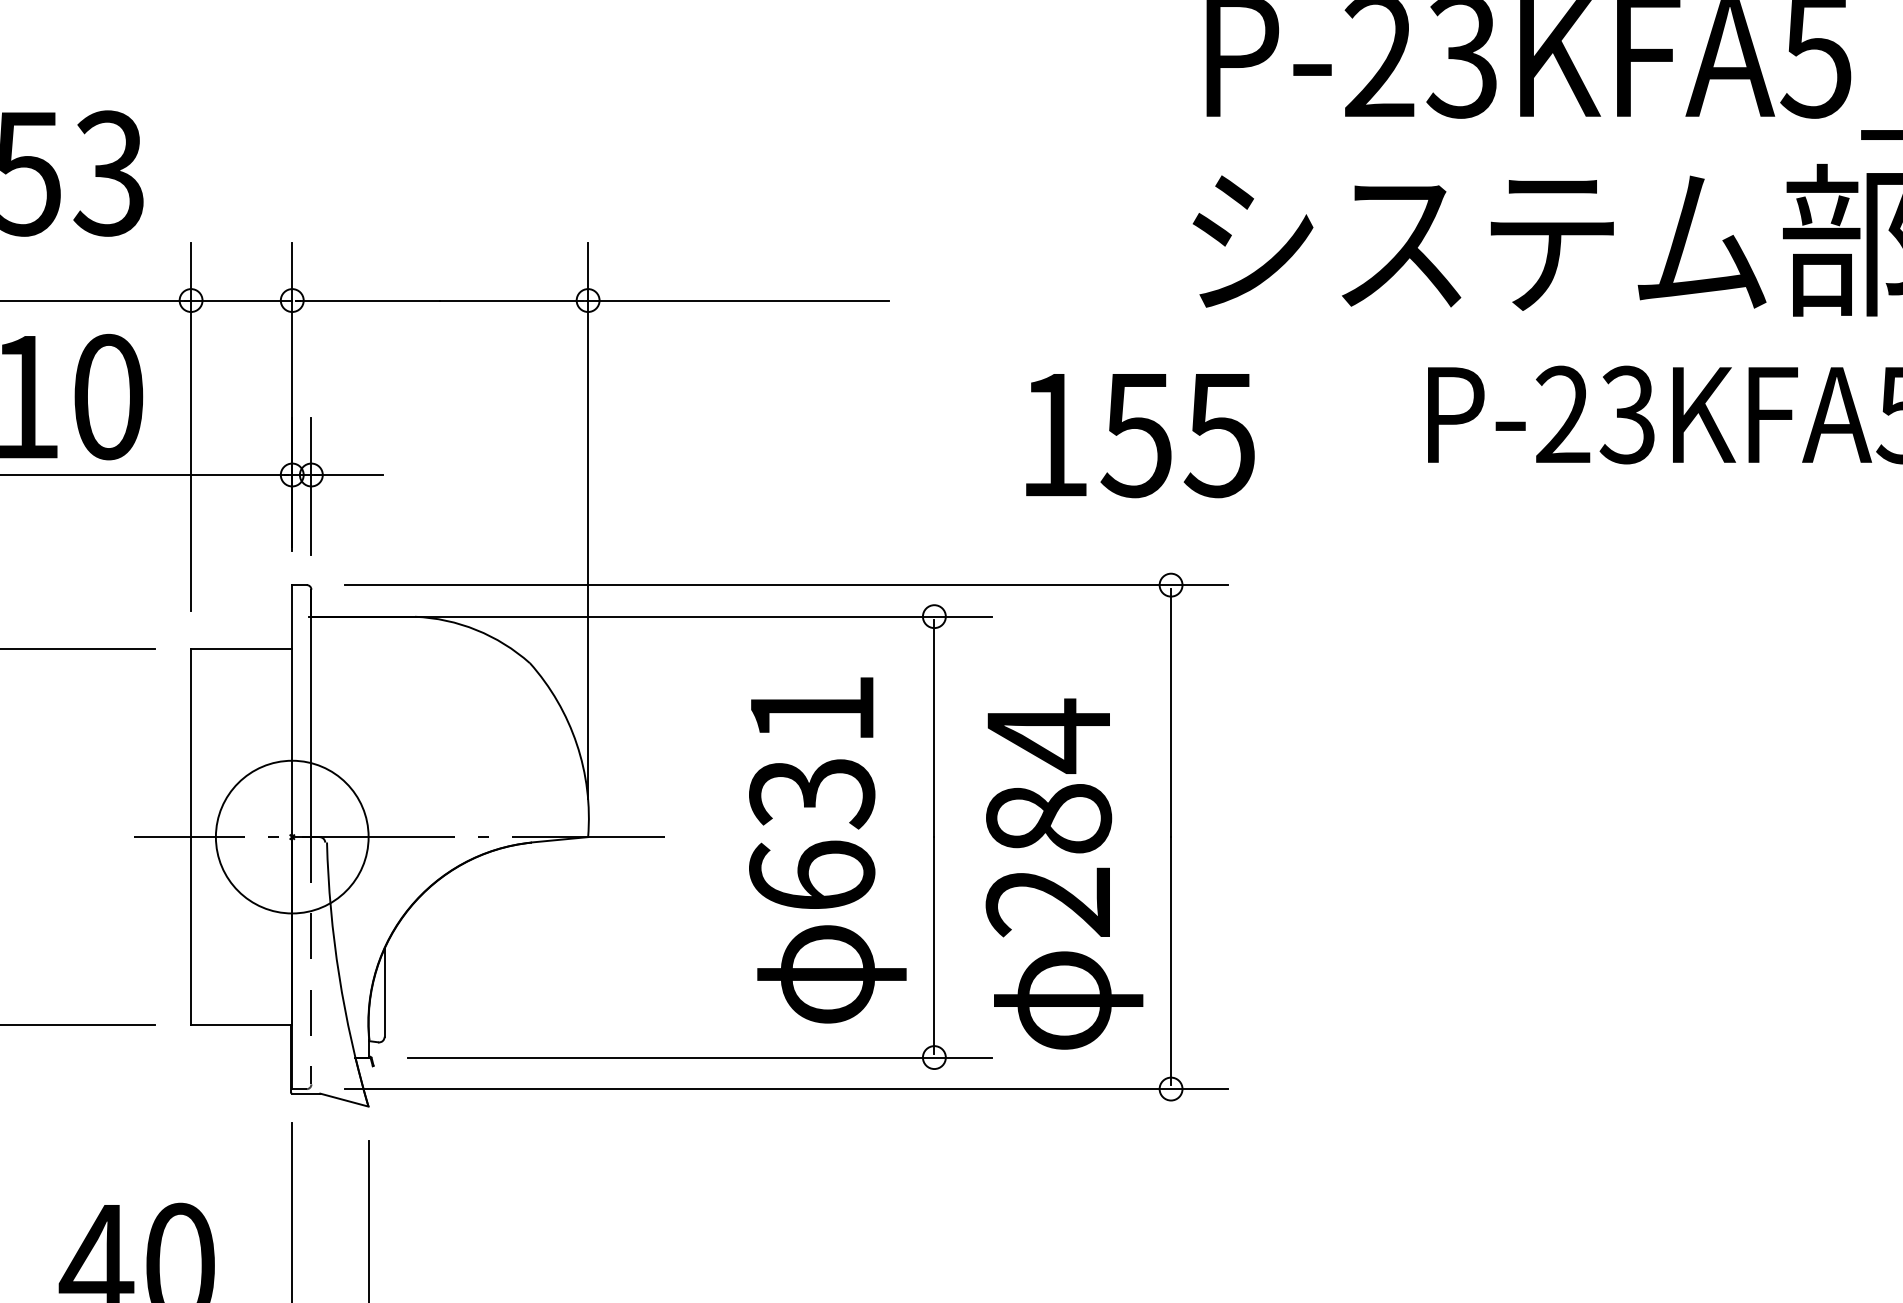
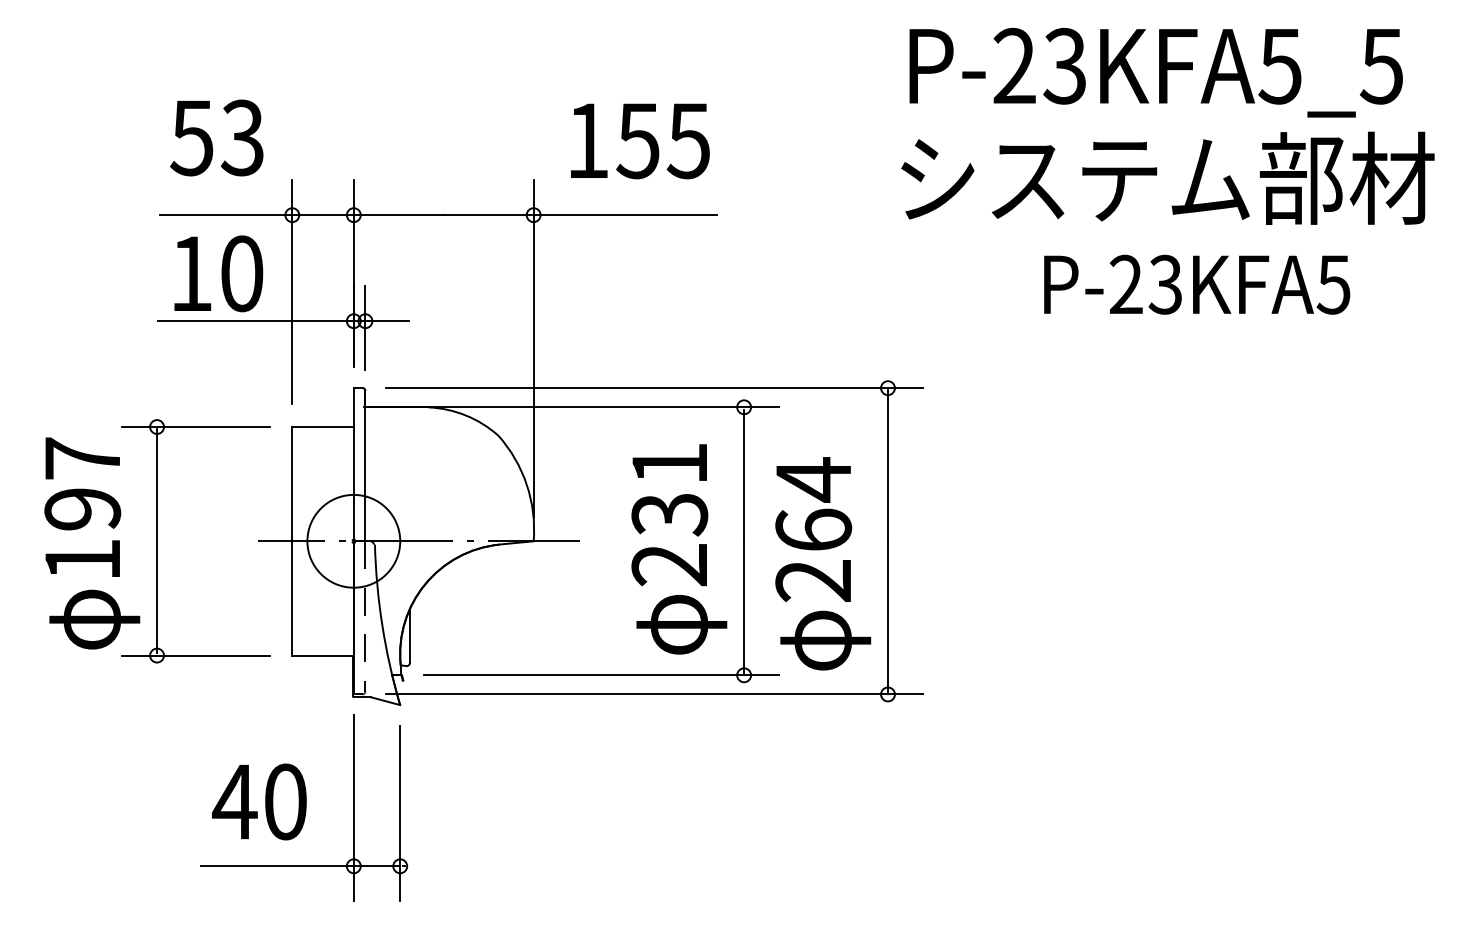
text: (1140, 435) -> (640, 141), moved
text: (1048, 817) -> (813, 529), 284 -> 264
text: (811, 875) -> (669, 564), 631 -> 231

